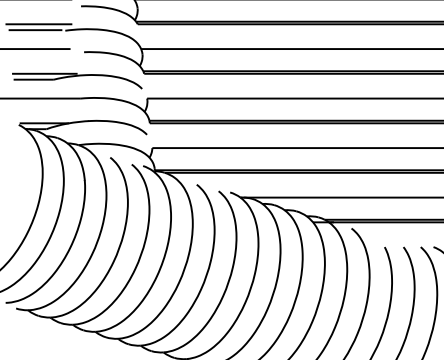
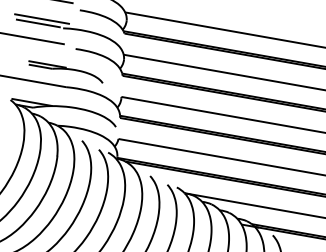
part: (77, 80) -> (65, 71), size x0.7

